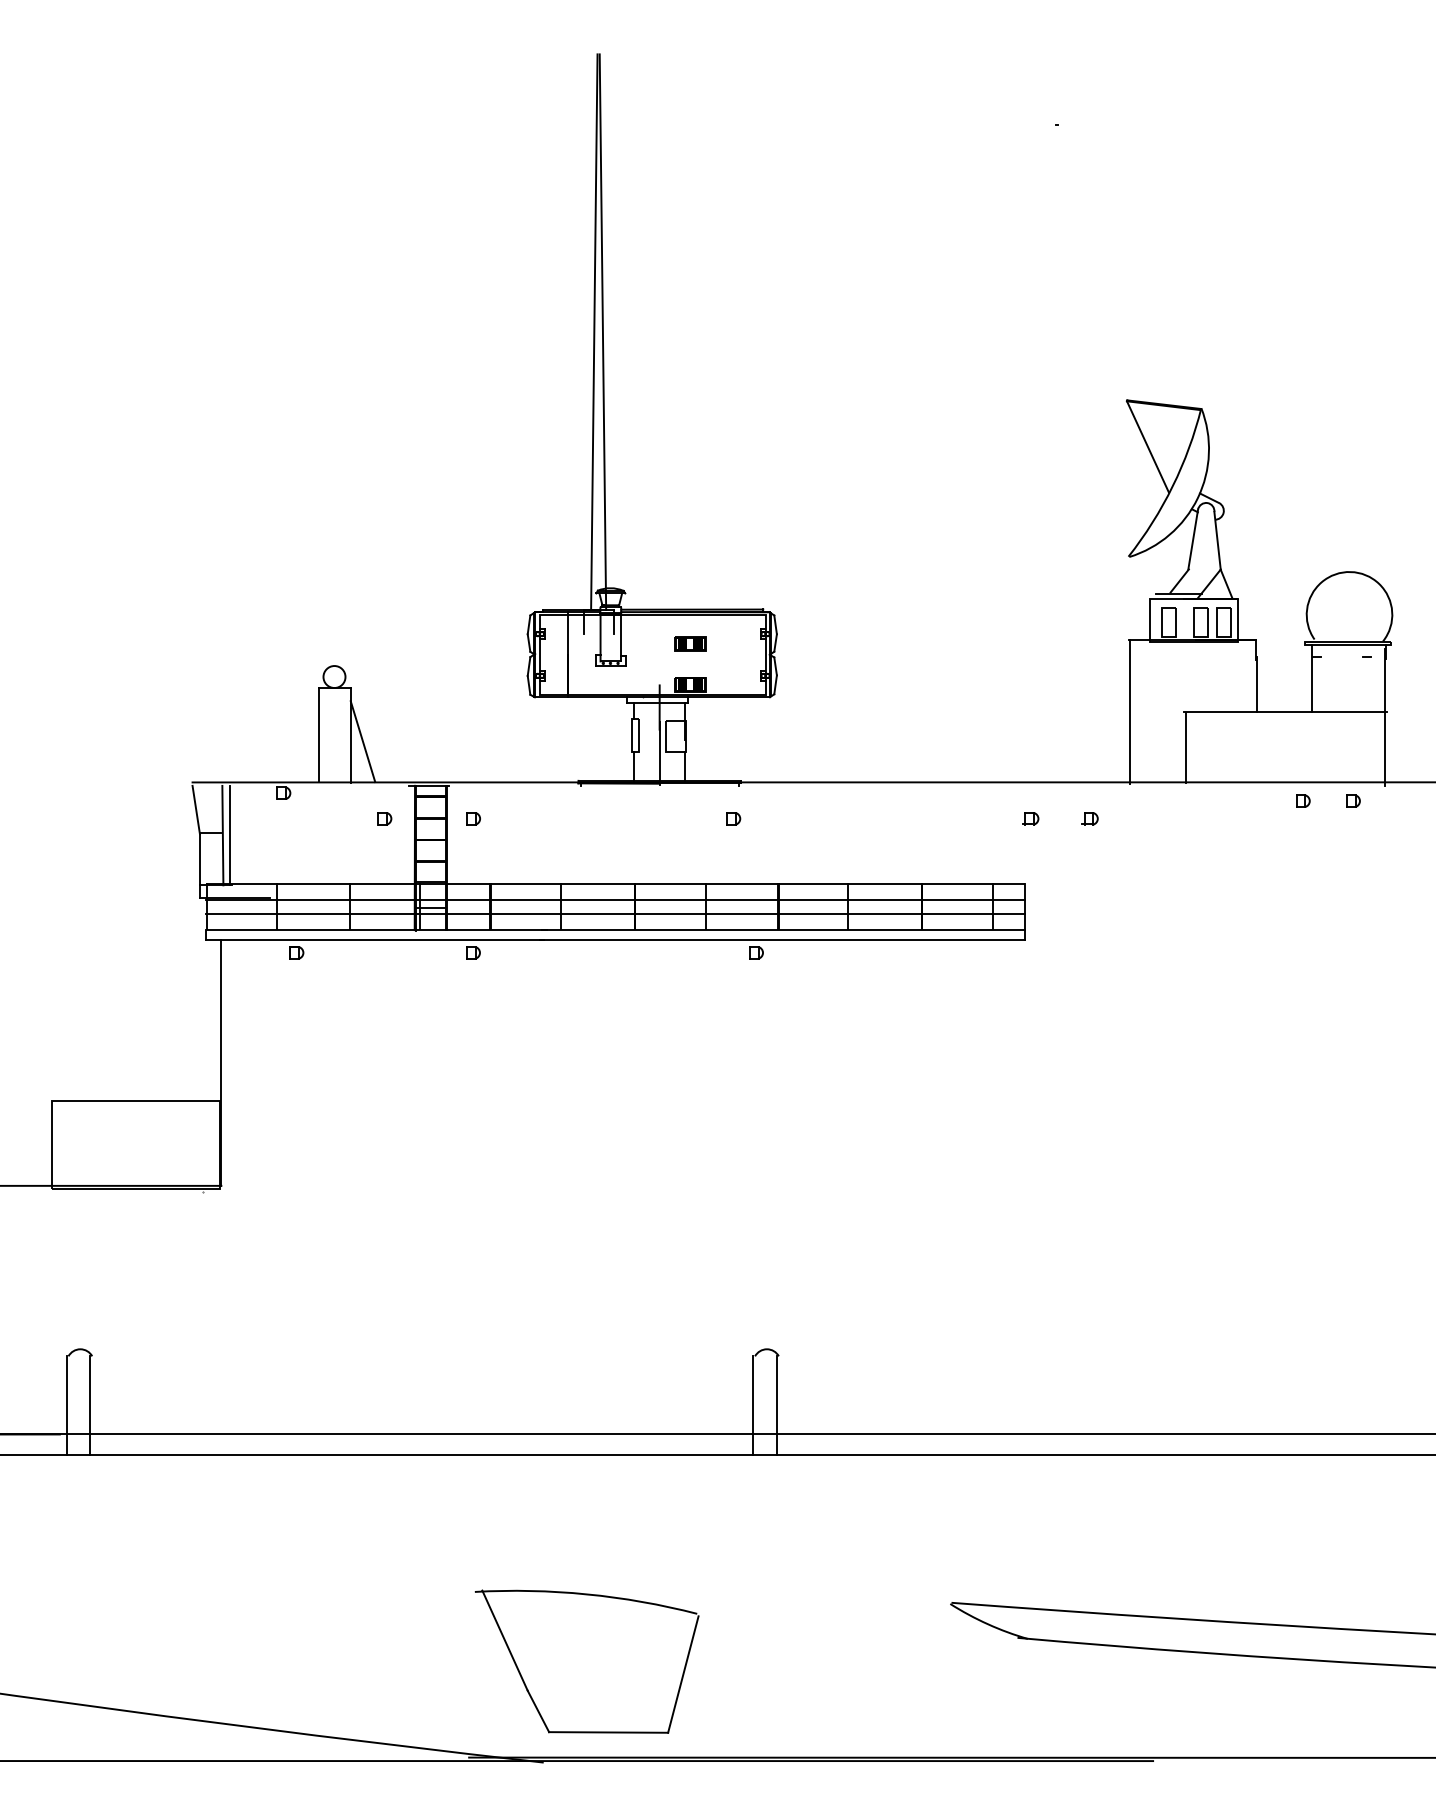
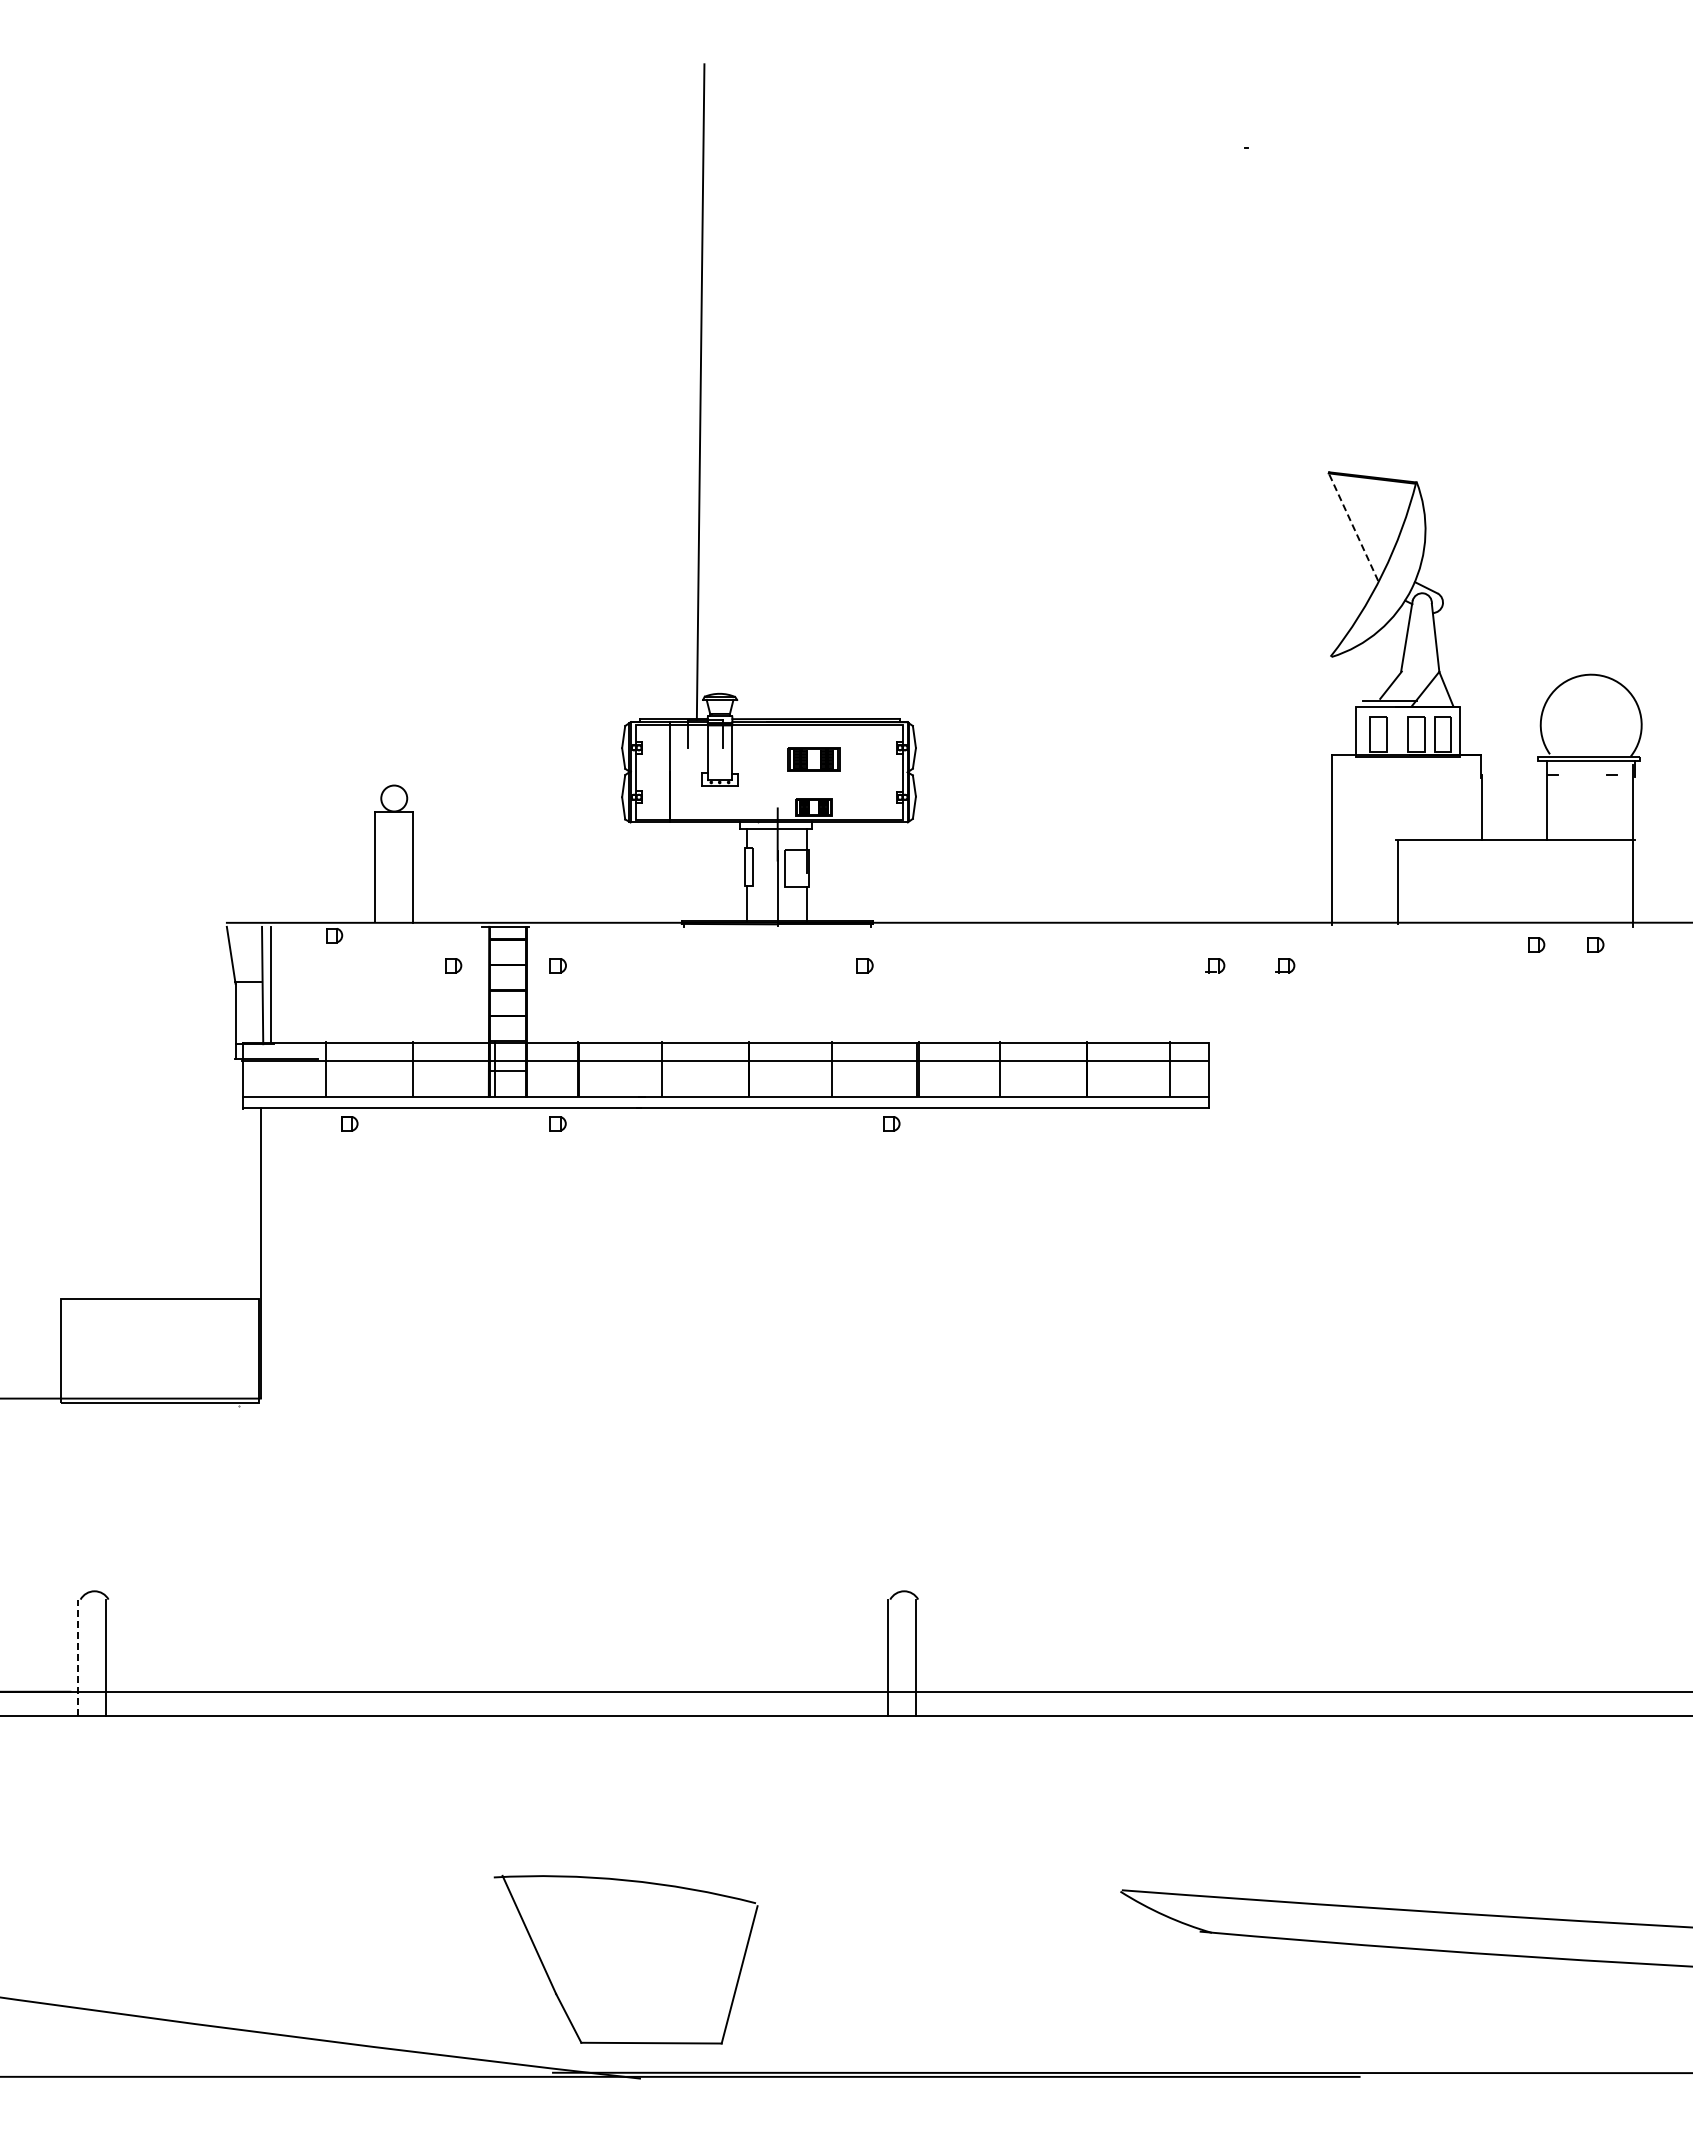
line: (602, 331) -> (710, 391), removed
line: (1147, 446) -> (1353, 526), solid -> dashed
part: (690, 643) -> (813, 759), size x1.4
line: (362, 741) -> (427, 874), removed
line: (615, 914) -> (725, 1078), removed
line: (66, 1405) -> (78, 1657), solid -> dashed
part: (527, 1686) -> (555, 1989), moved

